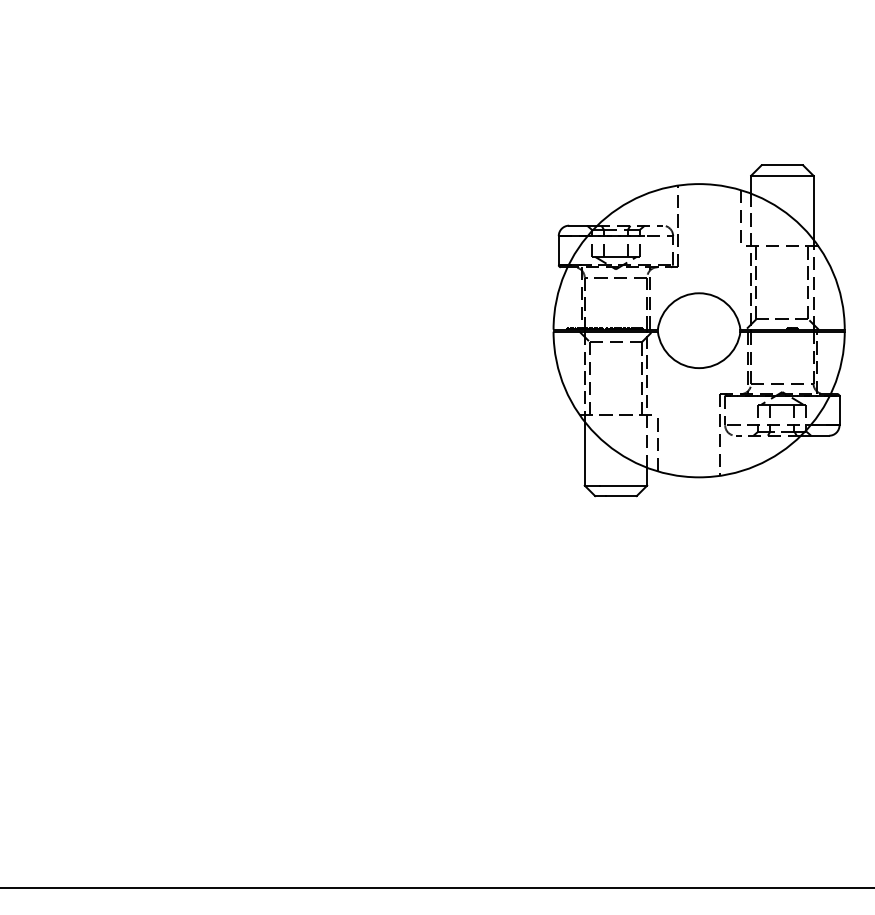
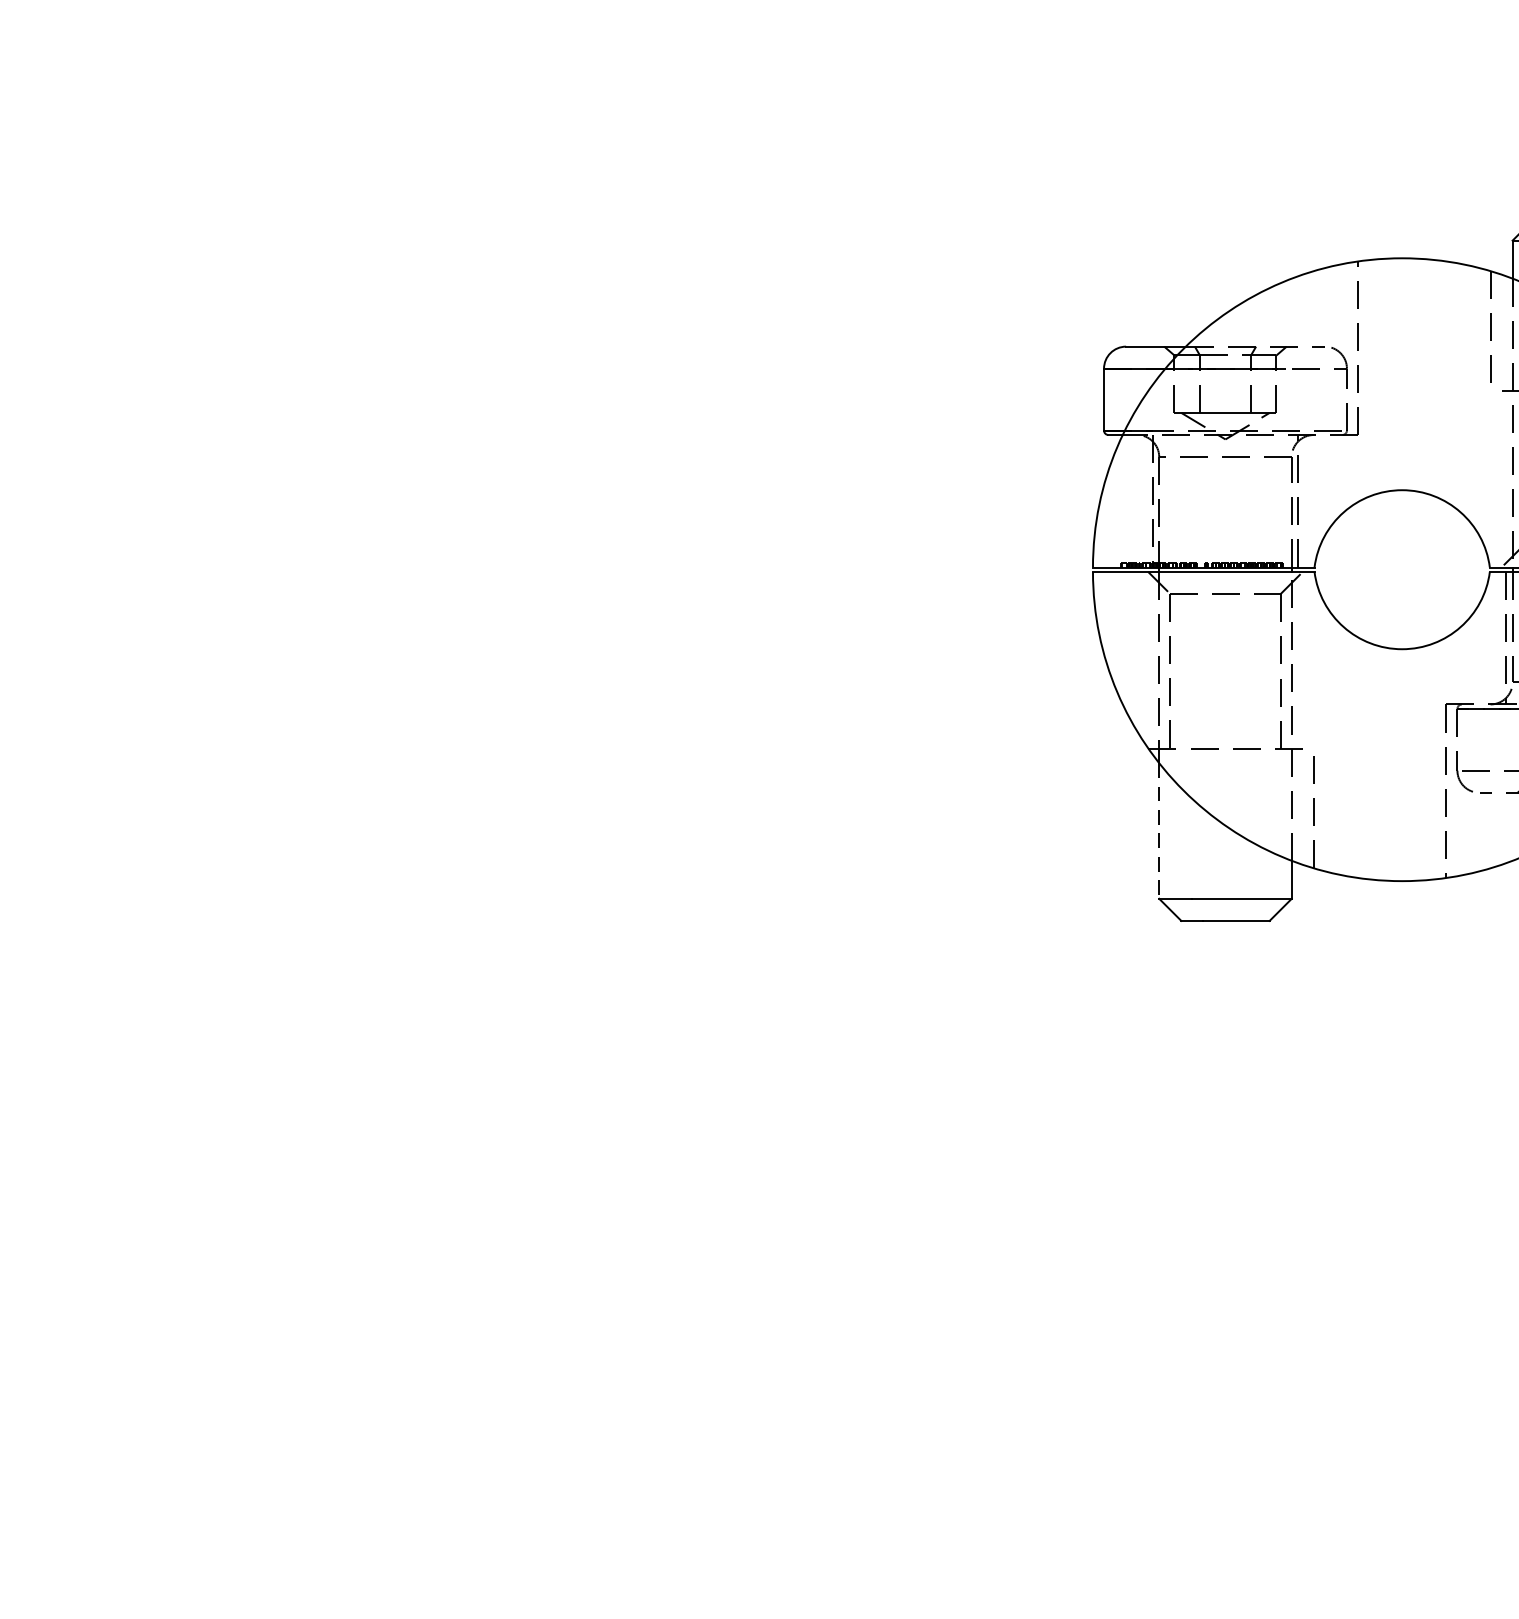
line: (584, 453) -> (1158, 830), solid -> dashed

